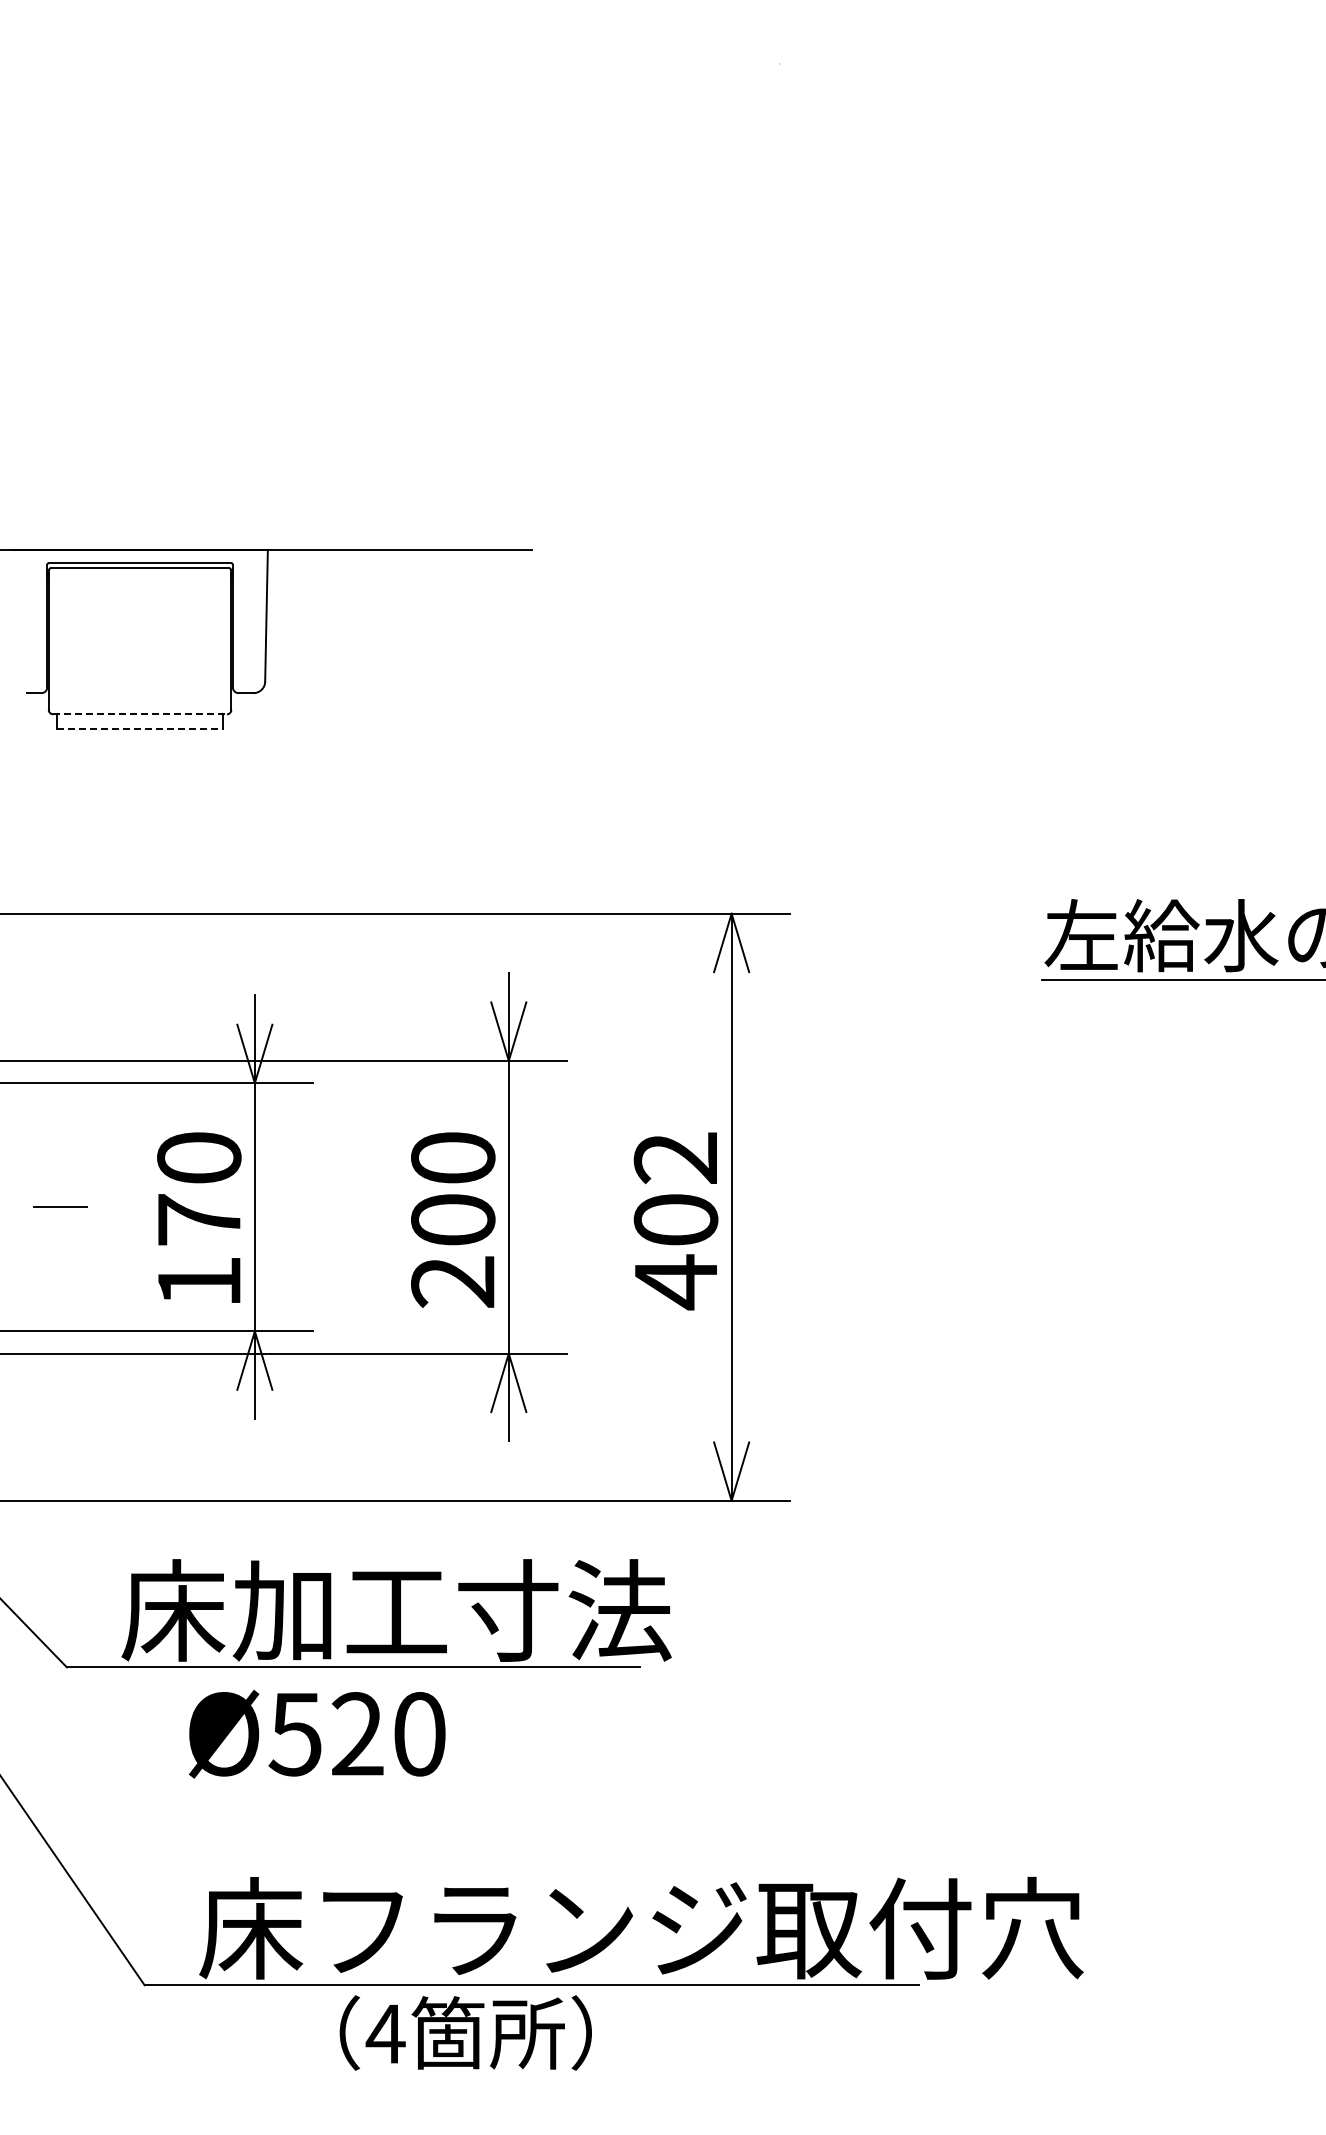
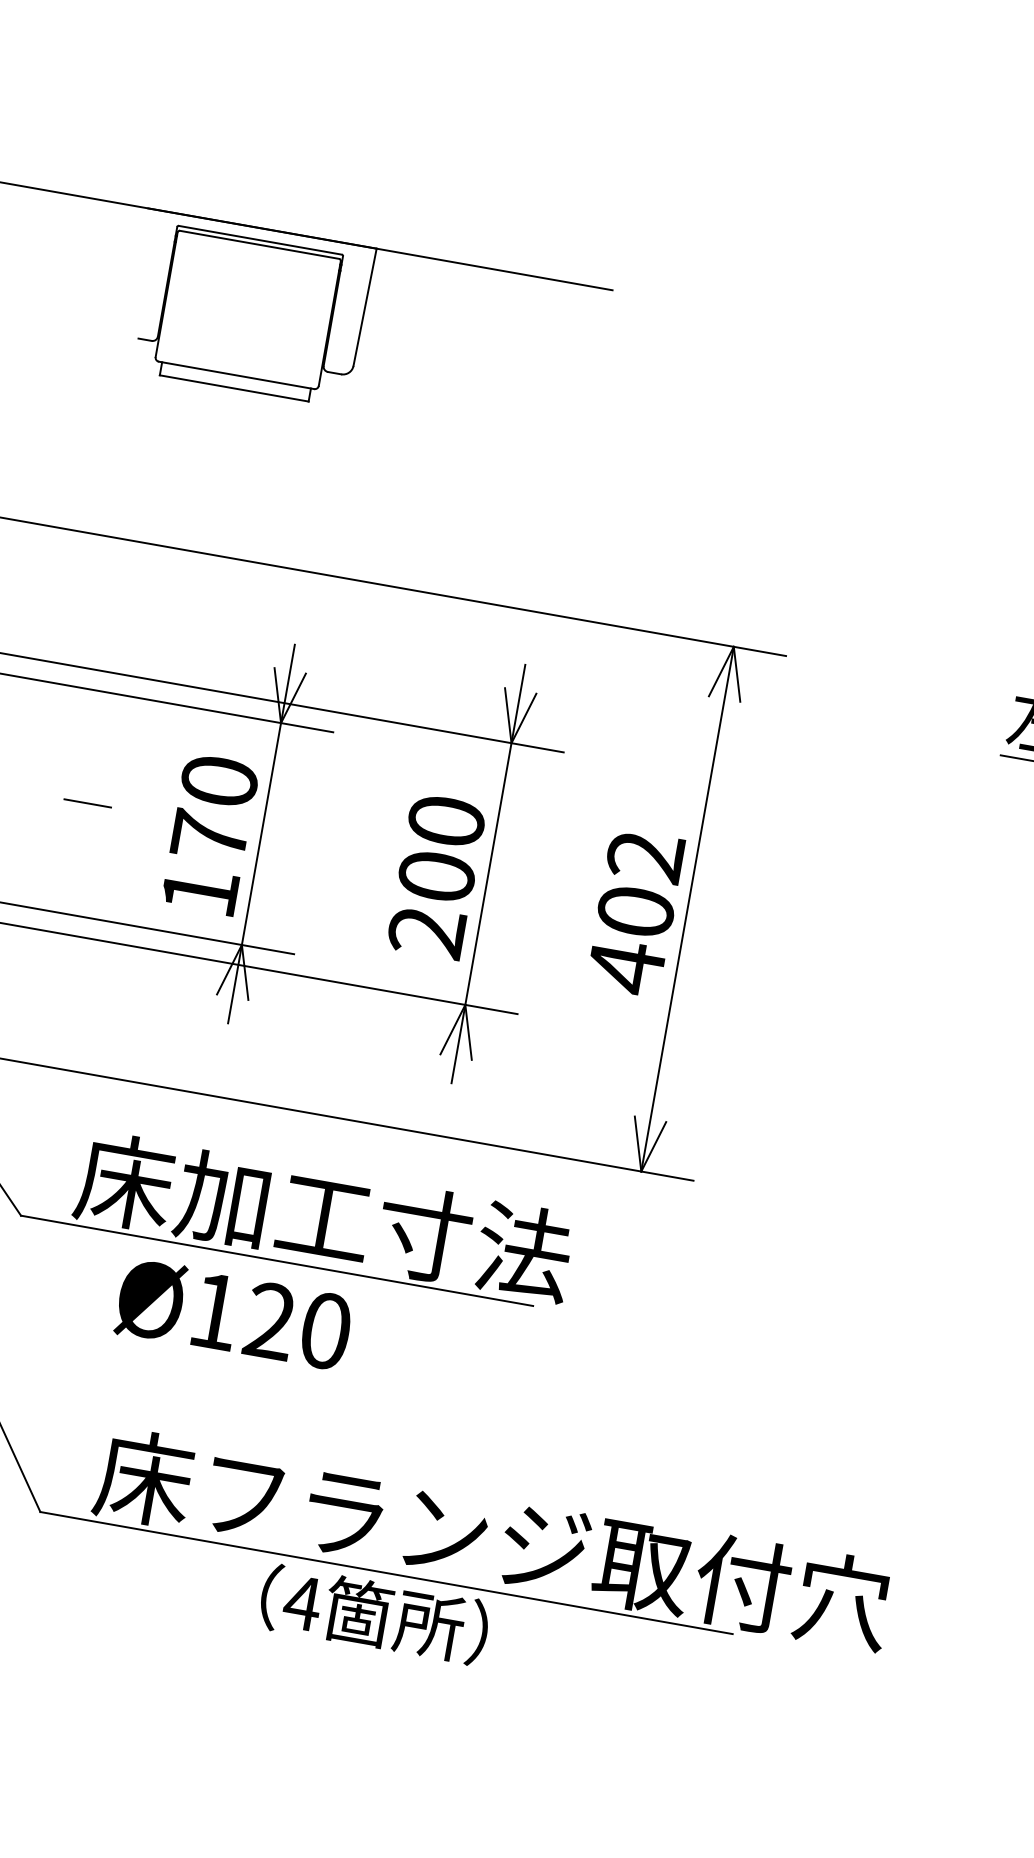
line: (140, 714) -> (236, 375), dashed -> solid
line: (140, 728) -> (234, 388), dashed -> solid
text: (294, 1734) -> (213, 1311), Ø520 -> Ø120
text: (465, 2032) -> (374, 1614), moved

